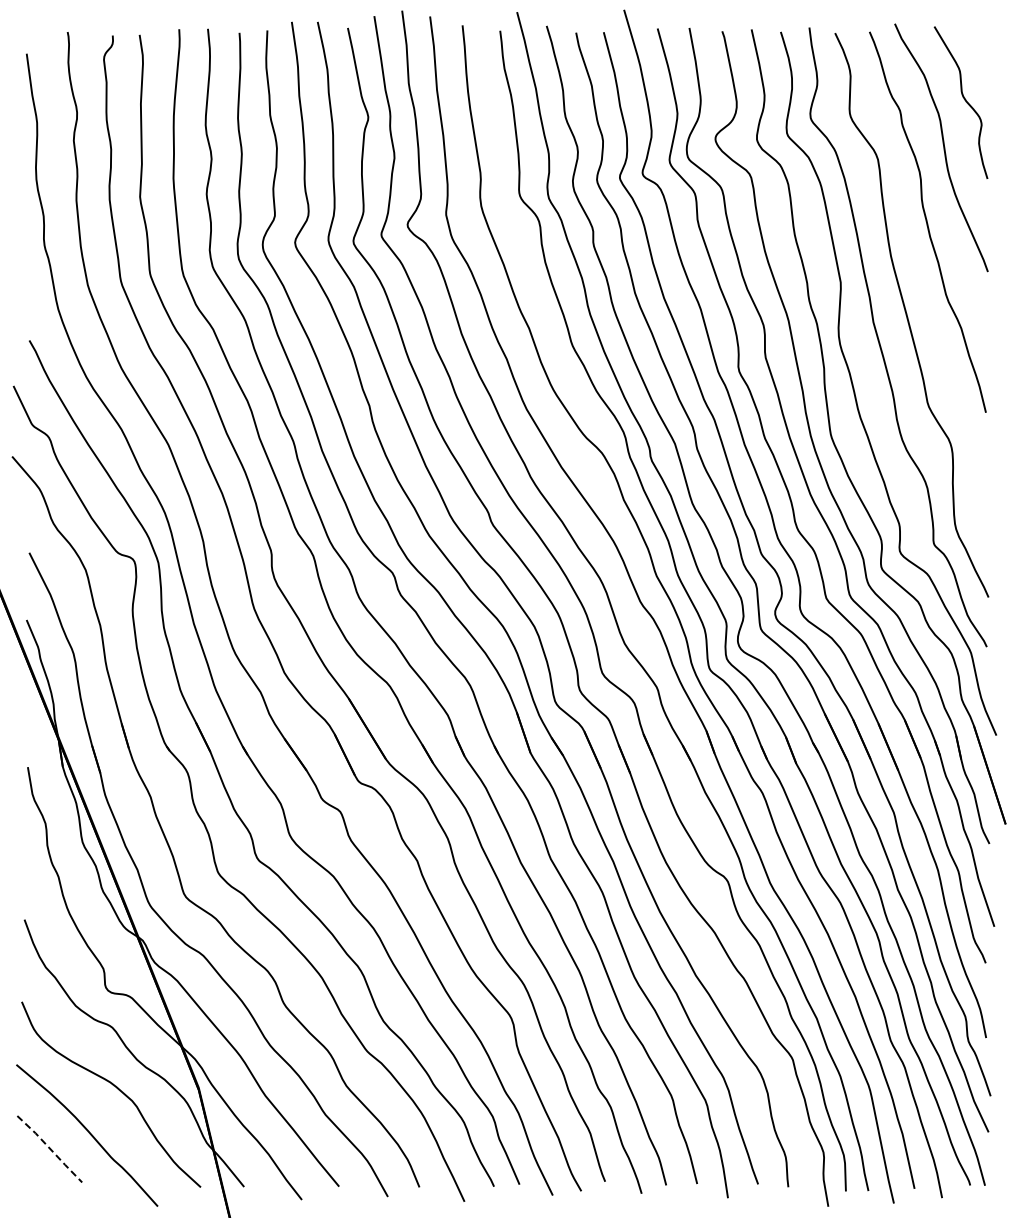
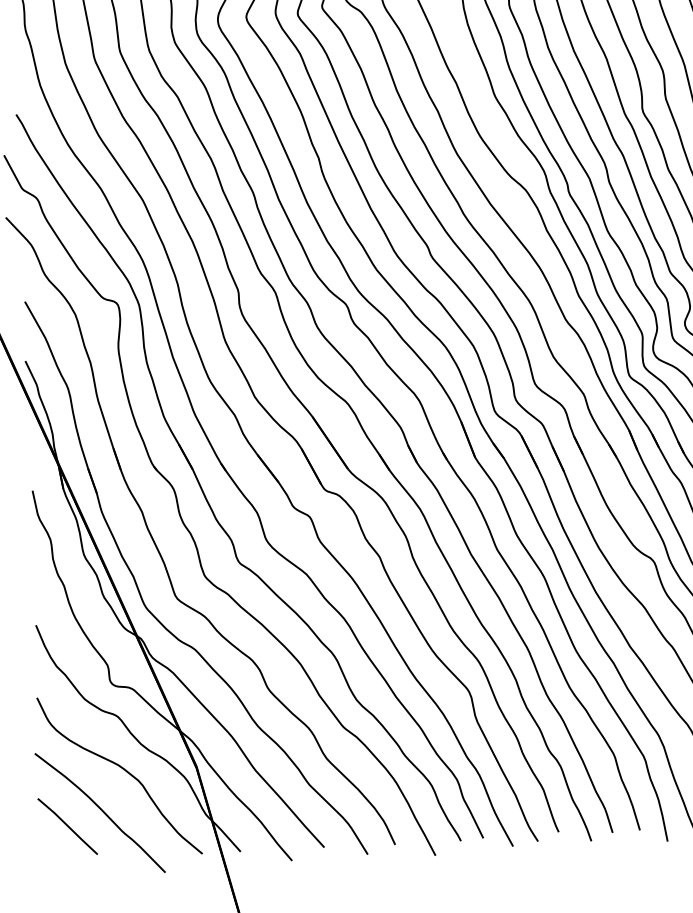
line: (50, 1149) -> (68, 826), dashed -> solid

